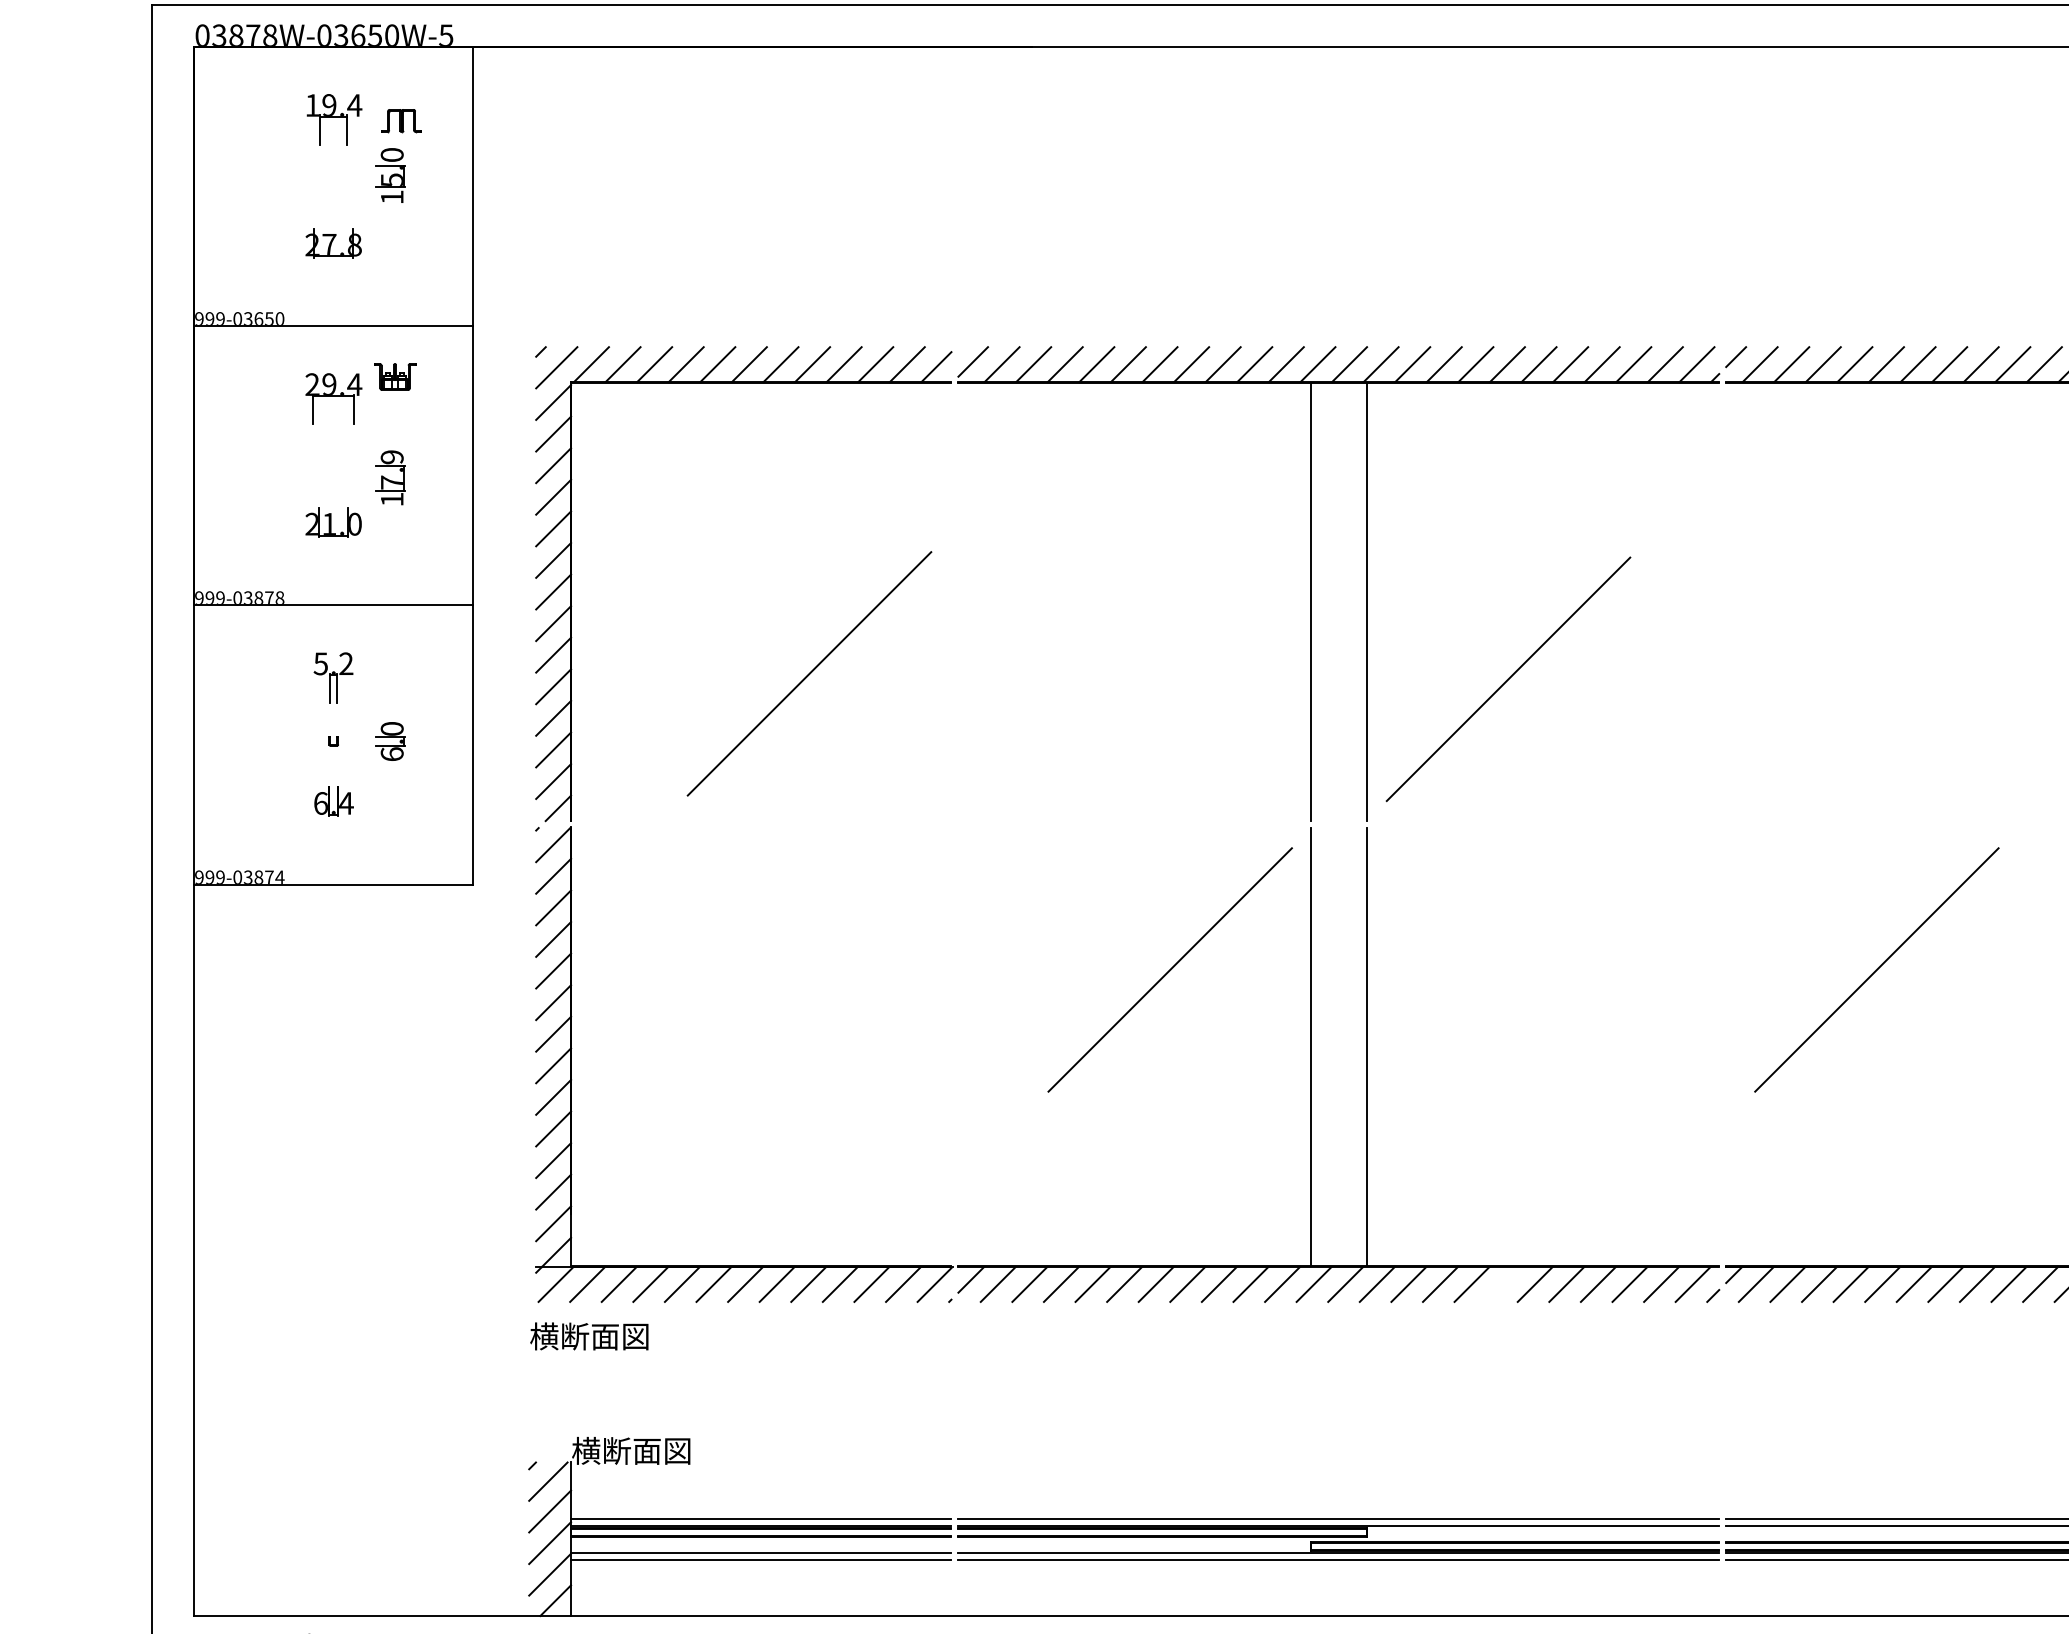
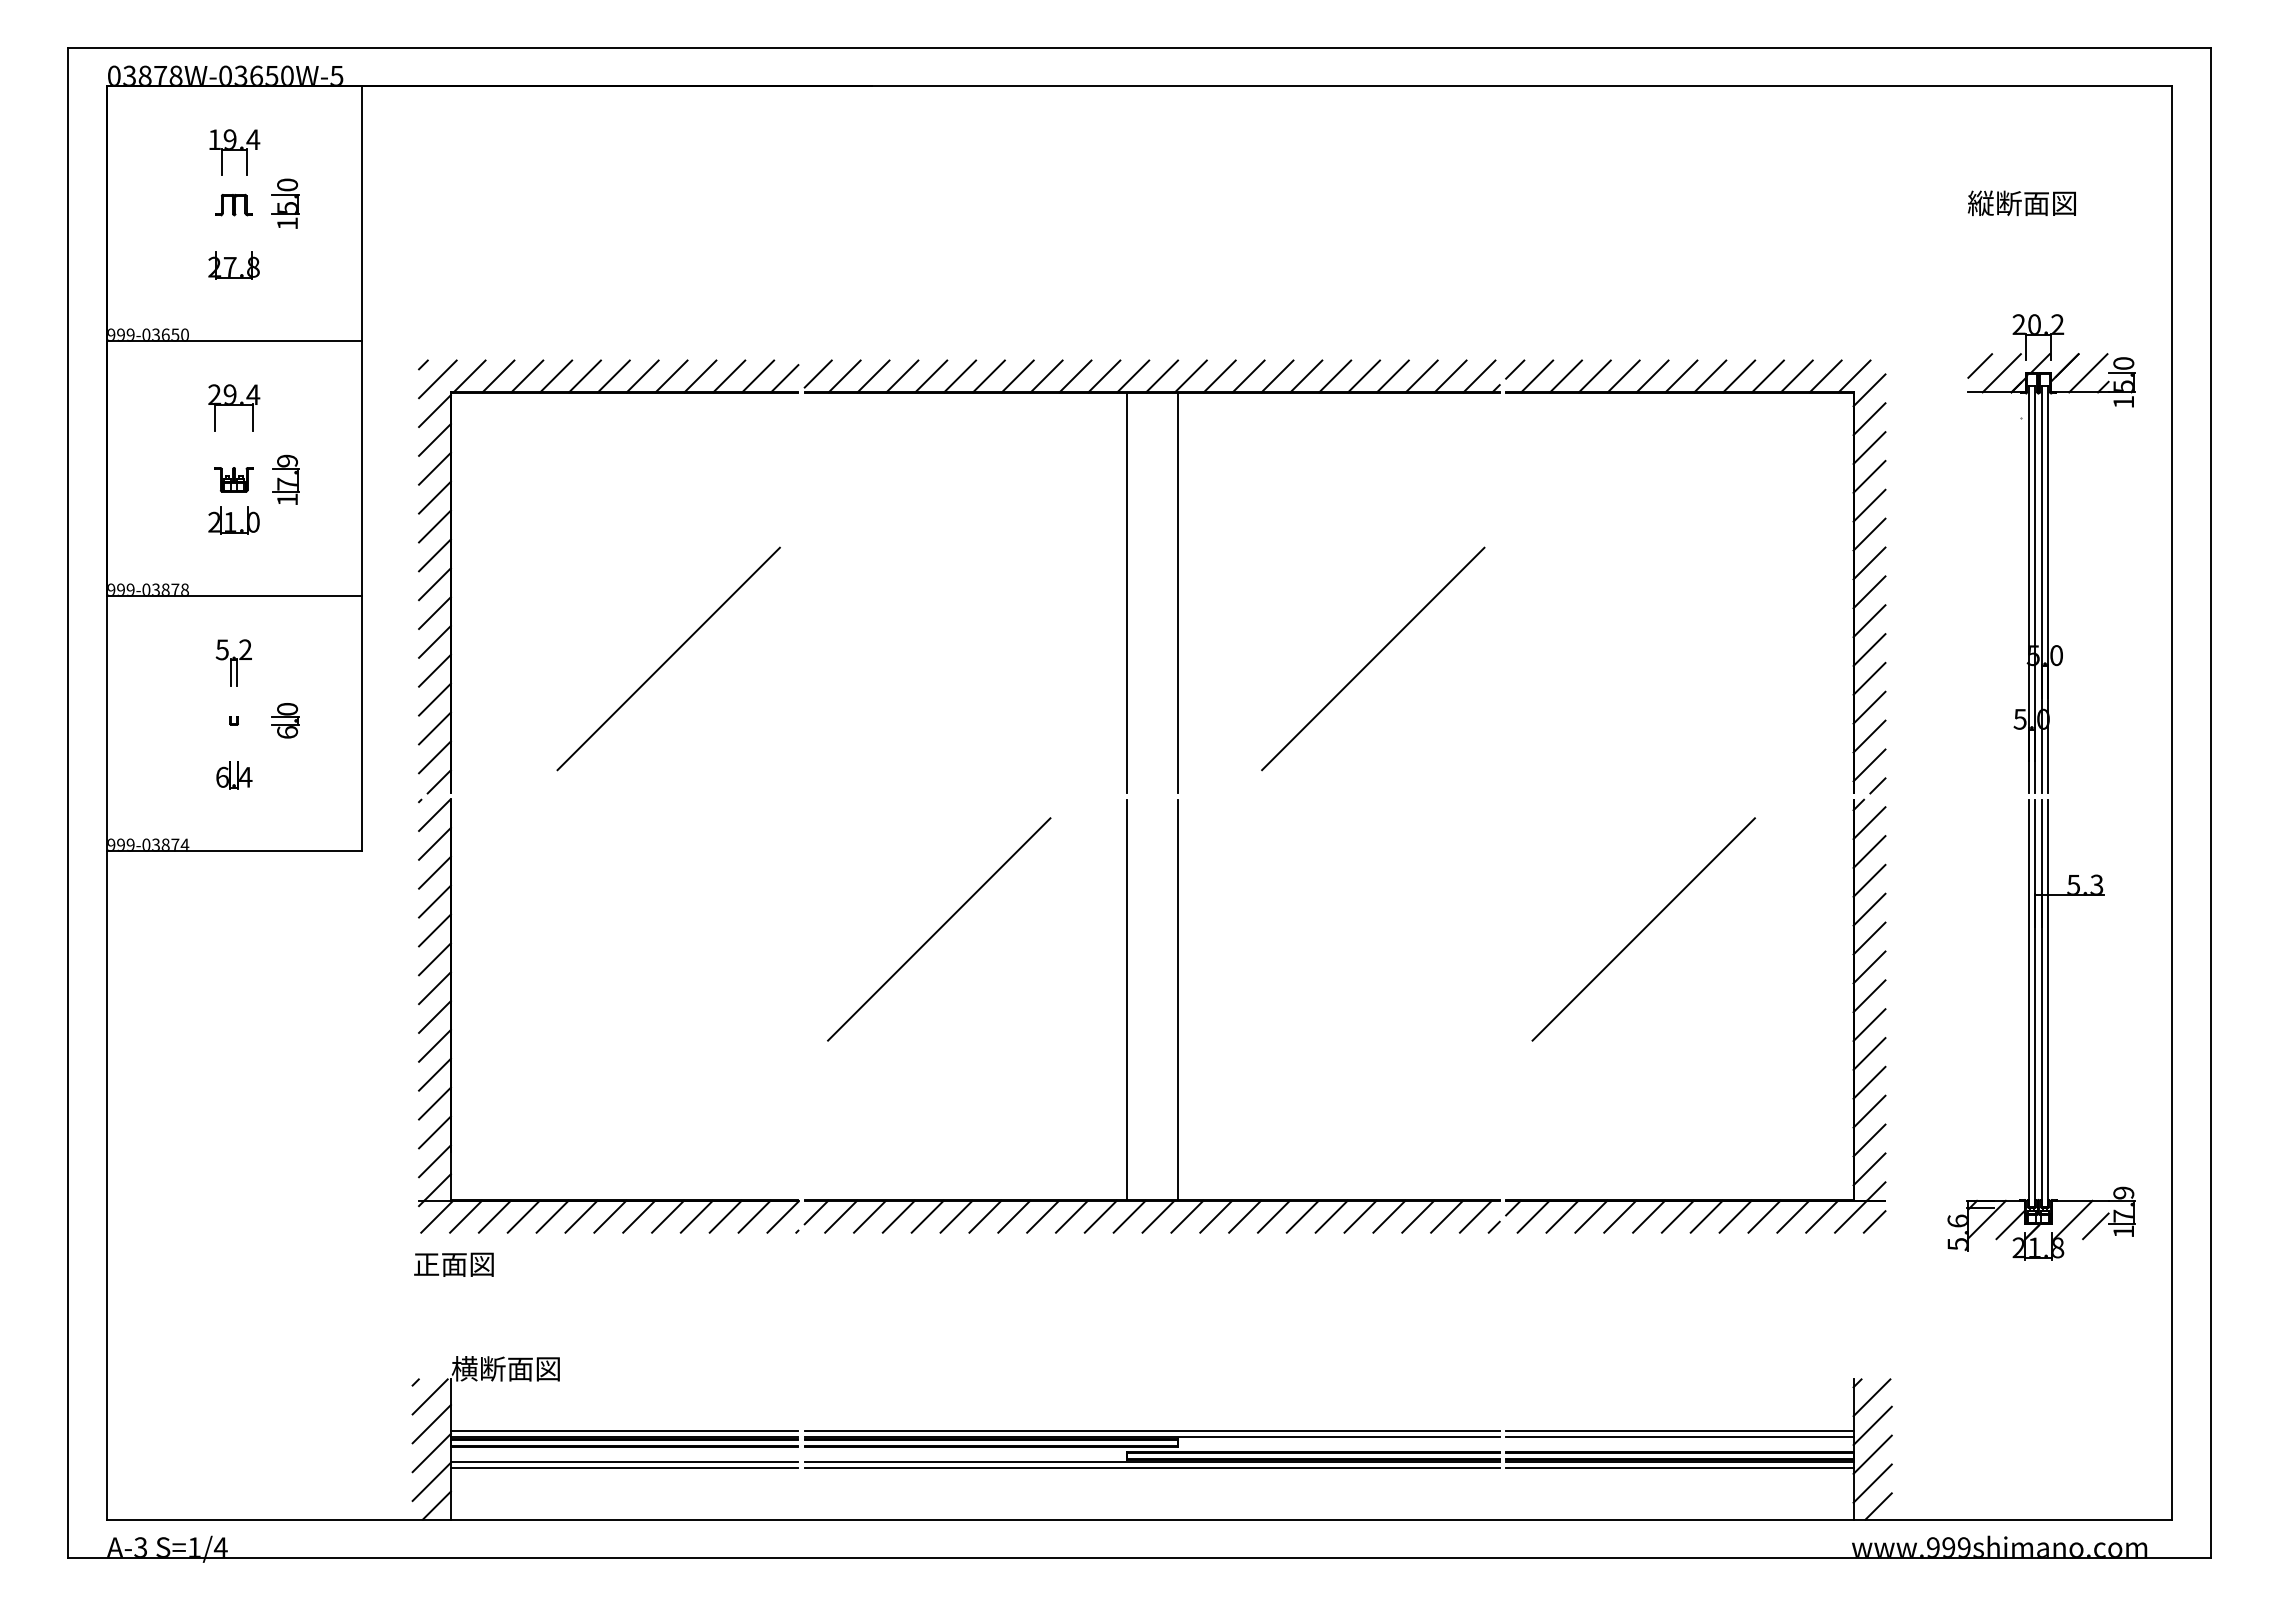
part: (400, 120) -> (233, 204), moved
part: (394, 376) -> (233, 479), moved
line: (1508, 678) -> (1373, 658), moved
line: (1170, 970) -> (939, 929), moved
line: (1503, 1284) -> (1302, 1216), added
text: (589, 1335) -> (467, 1263), 横断面図 -> 正面図

